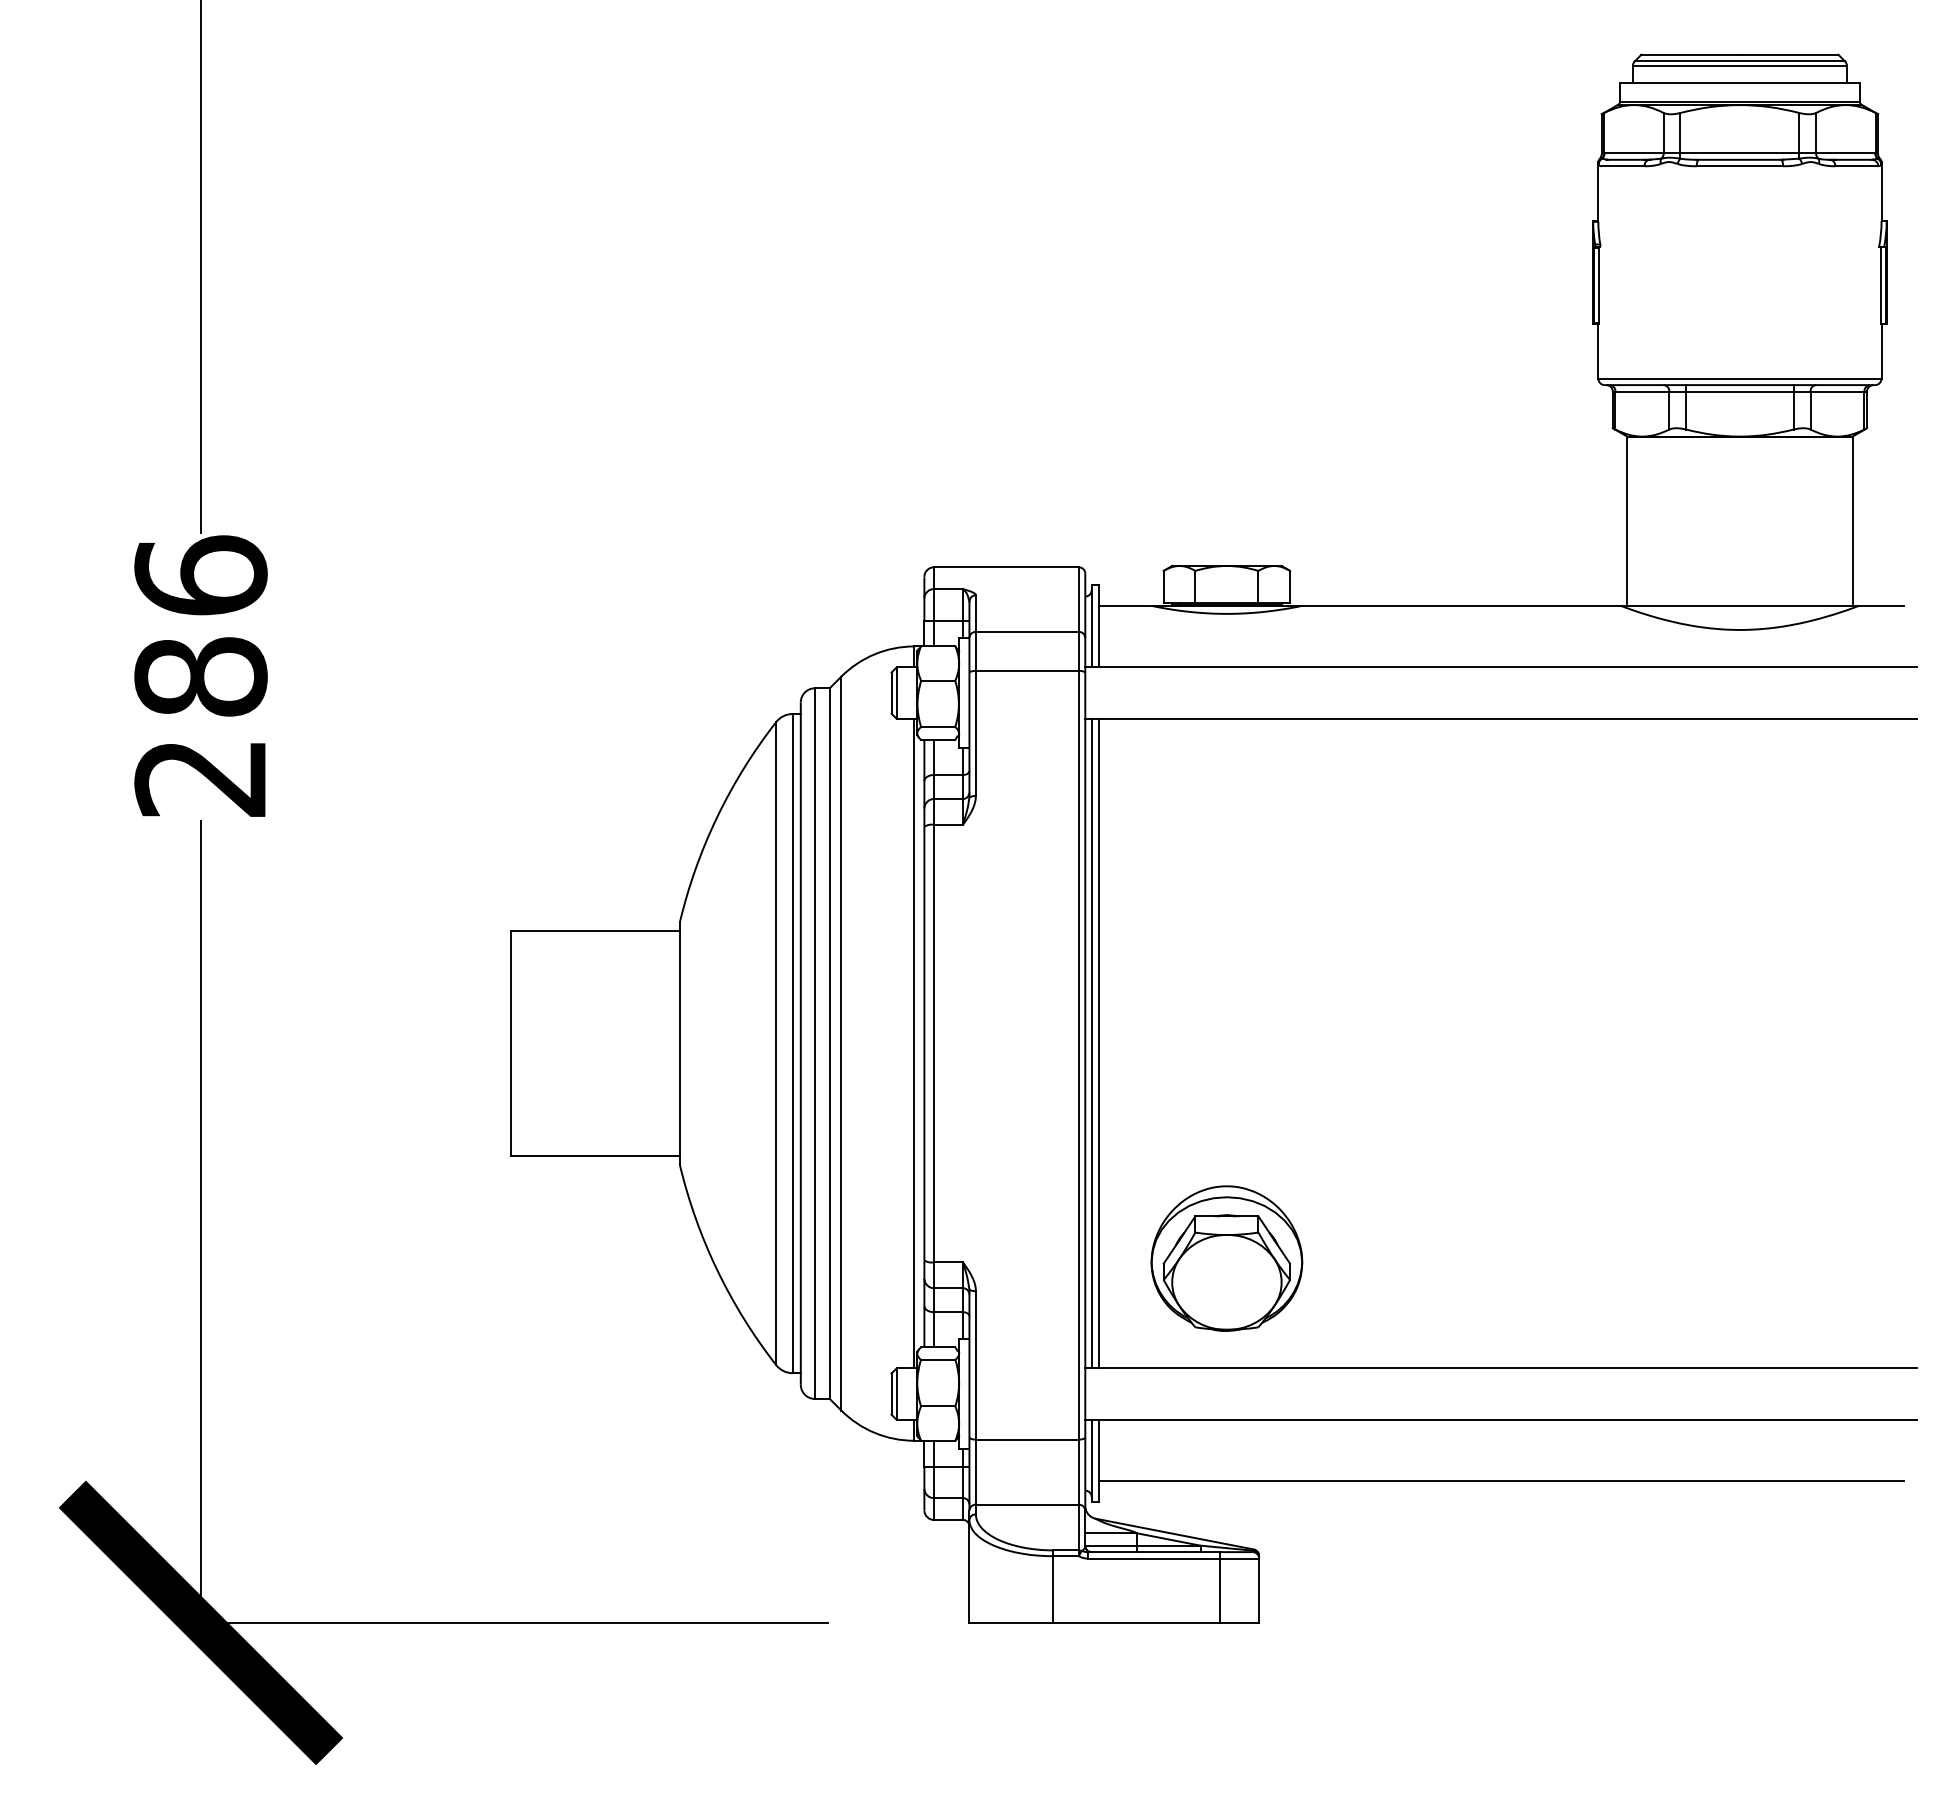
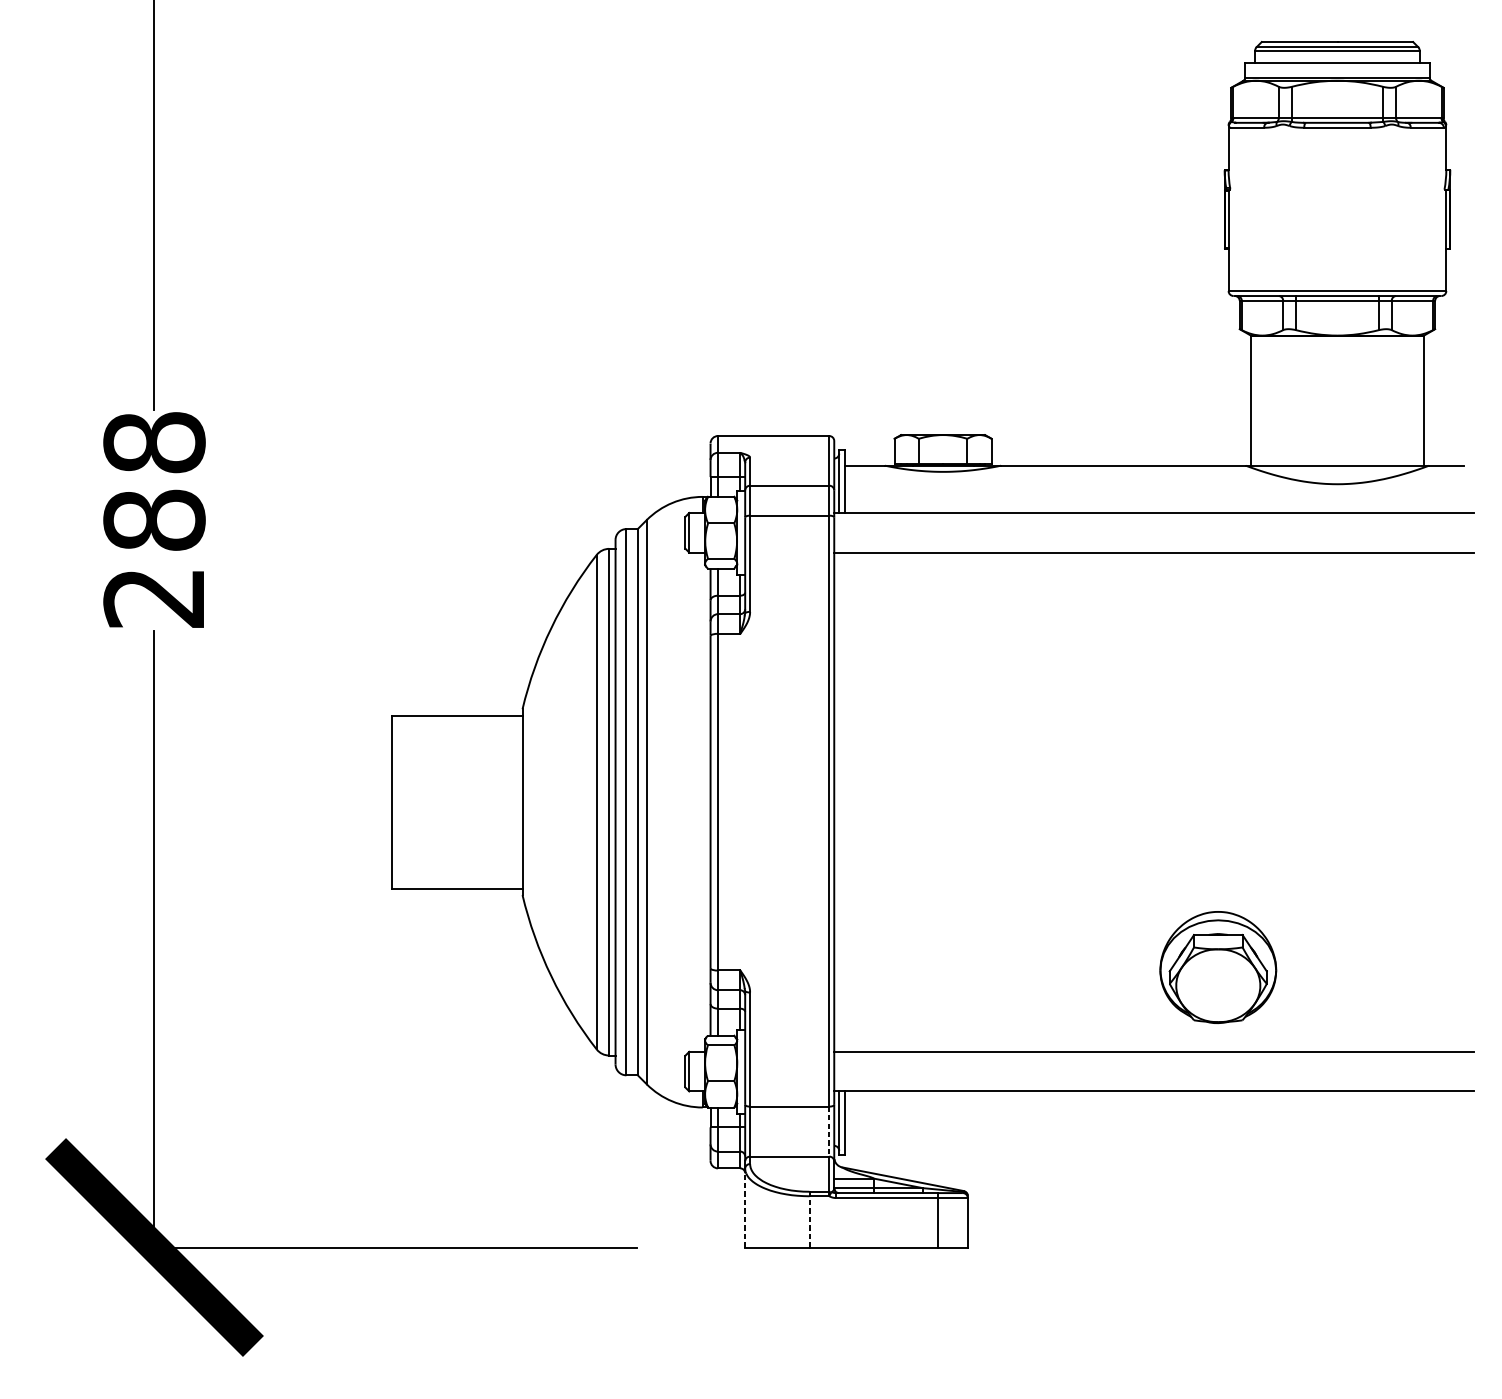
text: (200, 575) -> (154, 442), 286 -> 288
line: (914, 1043) -> (702, 802), removed
line: (1091, 1043) -> (839, 802), removed
line: (1099, 1043) -> (845, 802), removed
part: (1226, 1258) -> (1217, 967), moved
line: (1078, 1472) -> (829, 1131), solid -> dashed
line: (1501, 1481) -> (1154, 1138), removed
line: (969, 1571) -> (745, 1207), solid -> dashed
line: (1053, 1589) -> (809, 1221), solid -> dashed

